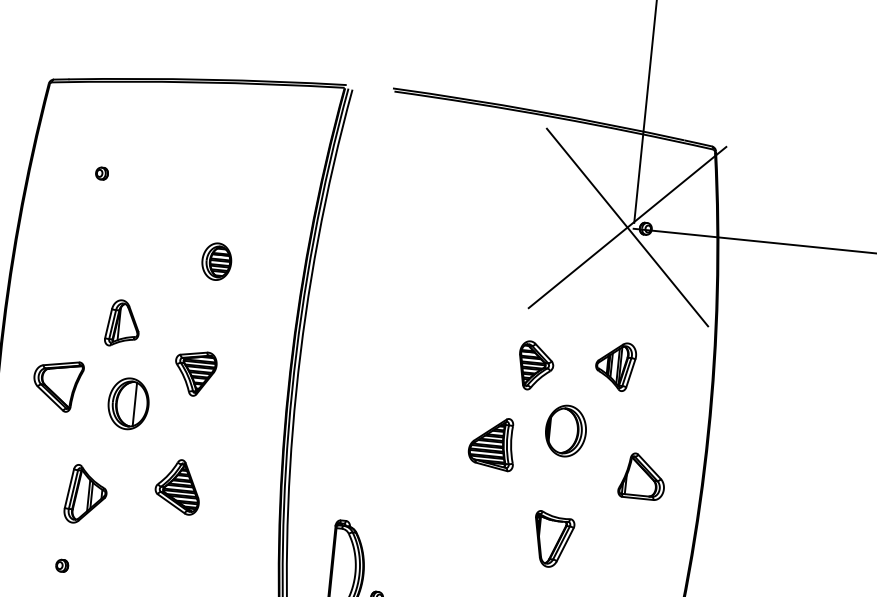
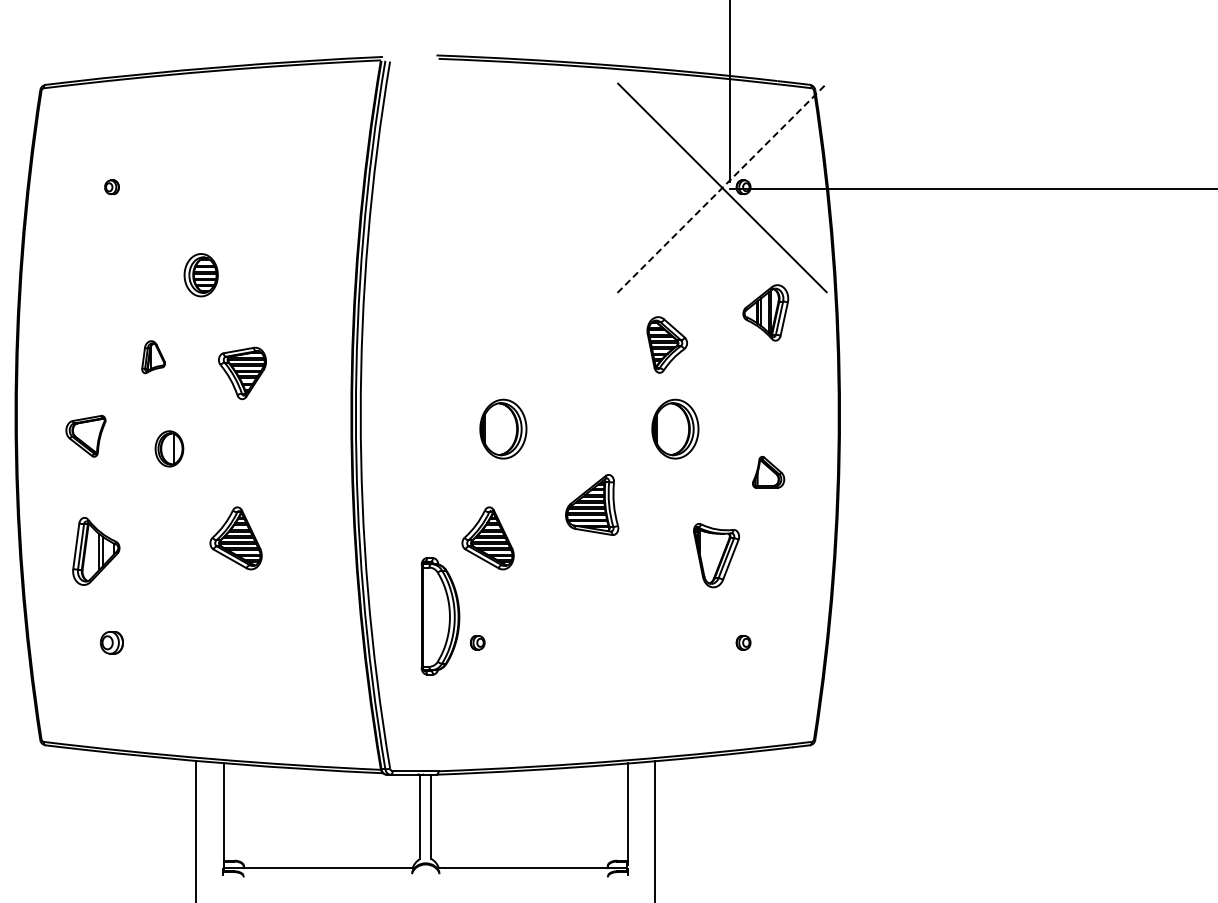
line: (627, 227) -> (722, 187), solid -> dashed
part: (216, 261) -> (200, 275), moved
part: (122, 322) -> (153, 356), size x0.6
part: (535, 365) -> (666, 344), moved
part: (615, 365) -> (765, 312), moved
part: (195, 373) -> (242, 373), moved
part: (57, 385) -> (85, 436), size x0.7
part: (128, 403) -> (169, 448), size x0.6
part: (418, 415) -> (503, 428), added
part: (492, 443) -> (592, 504), moved
part: (642, 475) -> (768, 471), size x0.6
part: (86, 494) -> (96, 551), moved
part: (394, 508) -> (487, 538), added
part: (553, 539) -> (716, 555), moved
part: (61, 565) -> (111, 642), size x1.6

